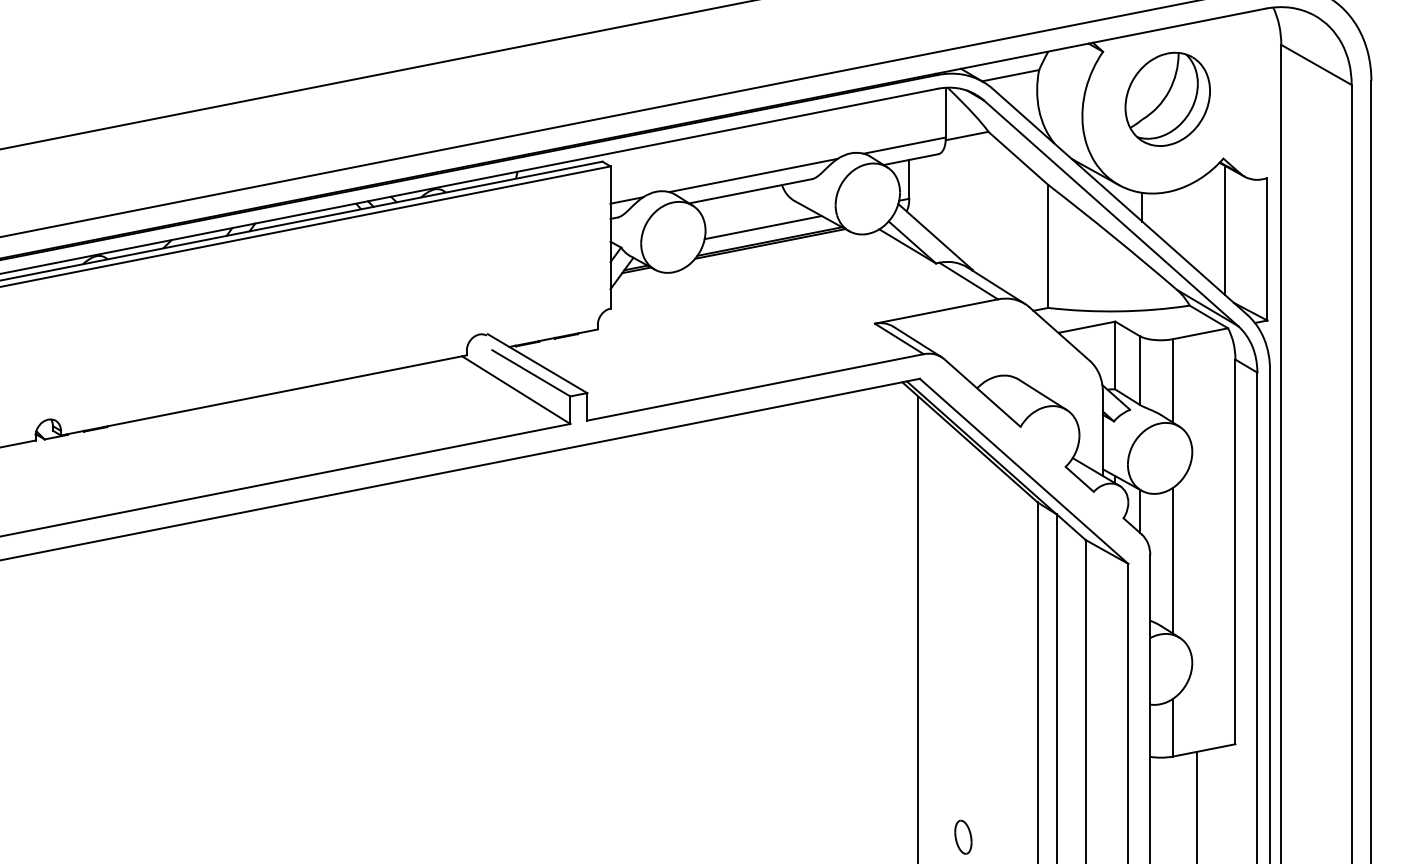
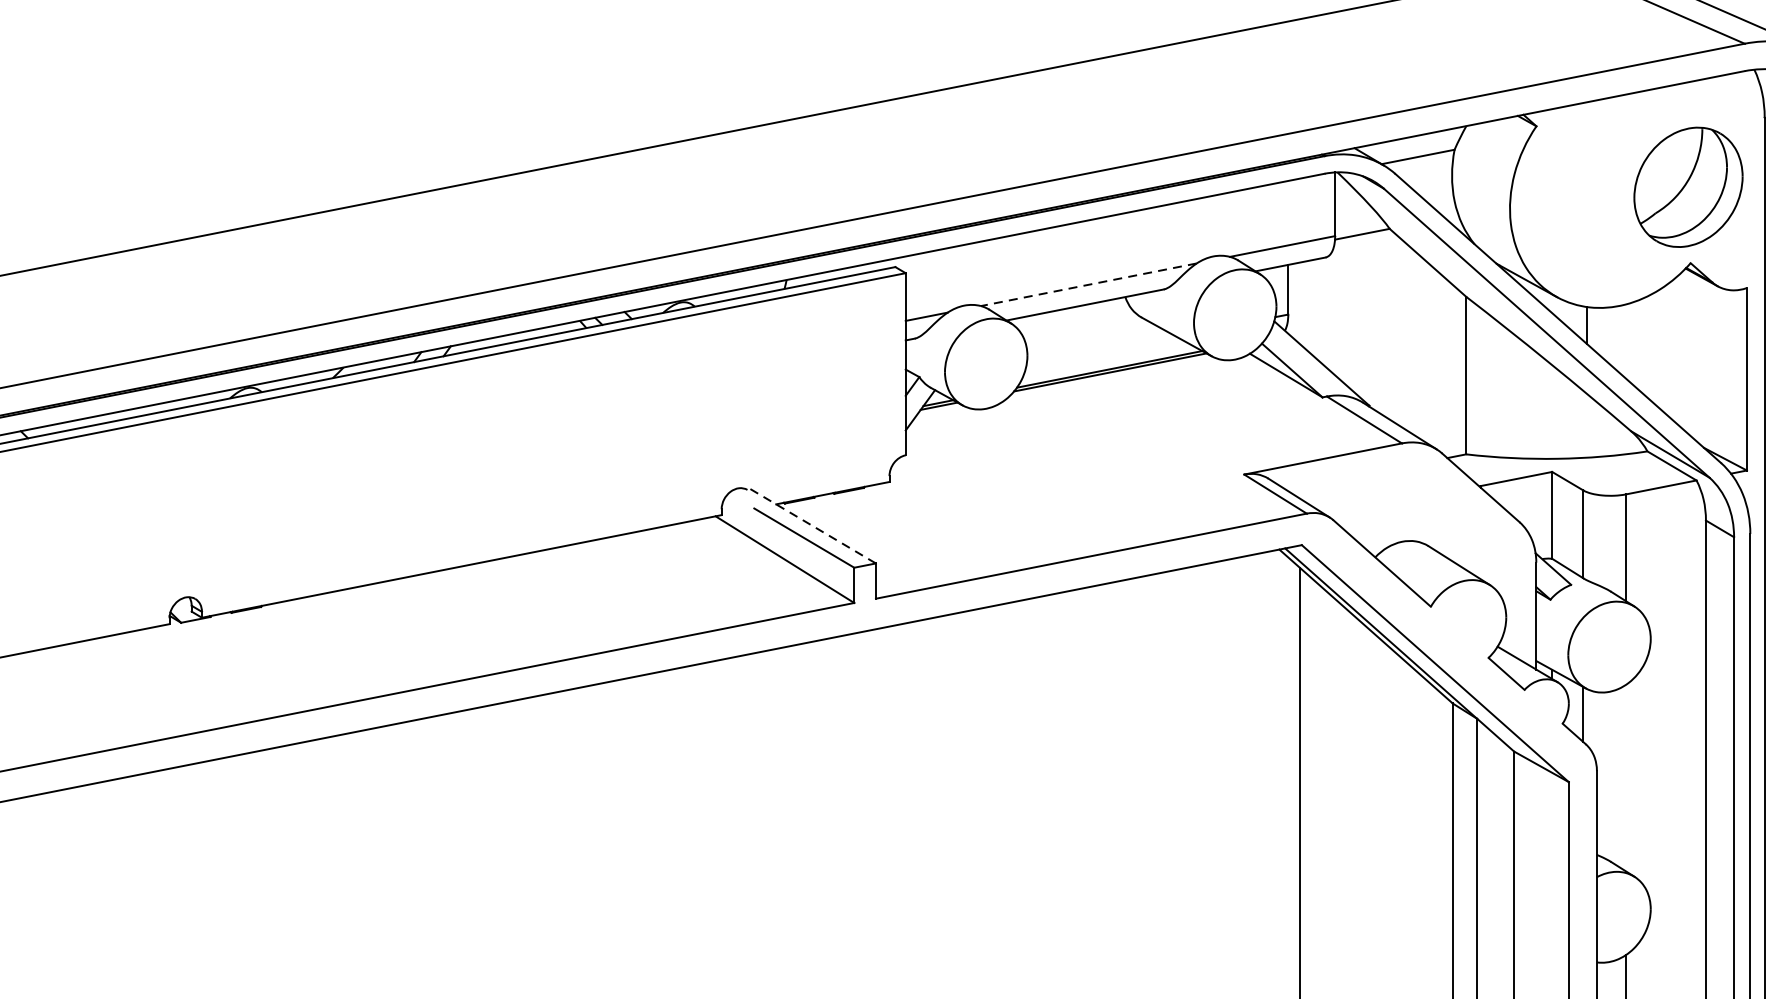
part: (1167, 98) -> (1688, 186), moved
line: (753, 175) -> (1088, 284), solid -> dashed
line: (762, 227) -> (1100, 351), removed
line: (1225, 230) -> (1693, 355), removed
line: (537, 363) -> (812, 525), solid -> dashed
line: (1173, 560) -> (1626, 777), removed

